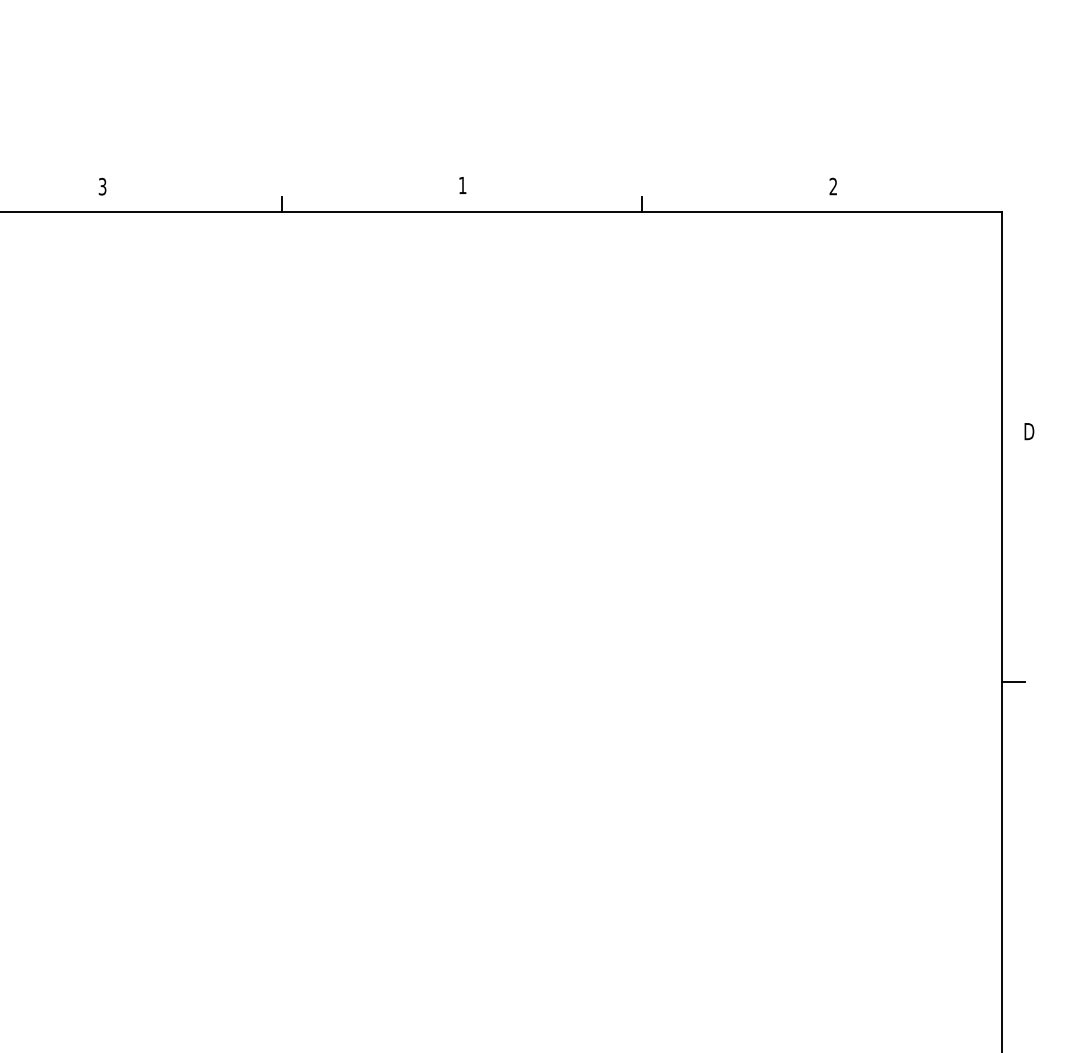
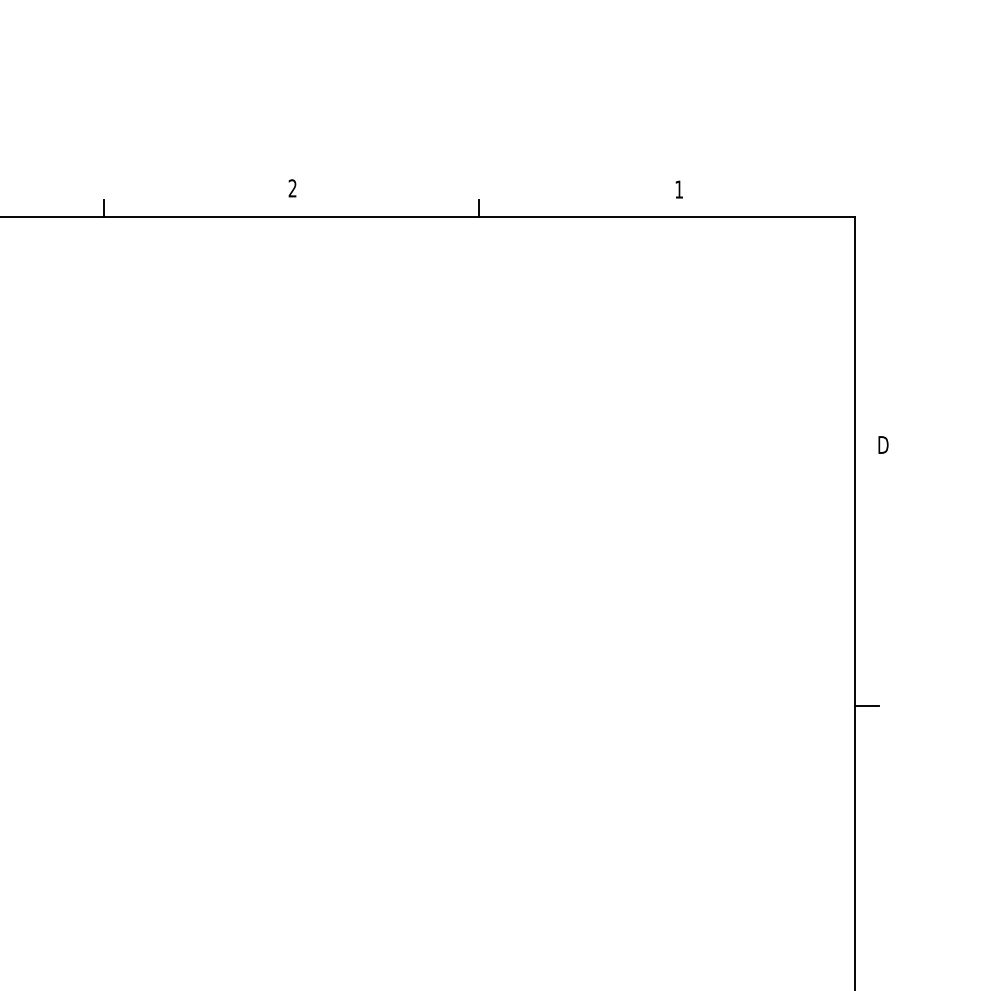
text: (462, 184) -> (292, 187), 1 -> 2
text: (832, 185) -> (678, 188), 2 -> 1

